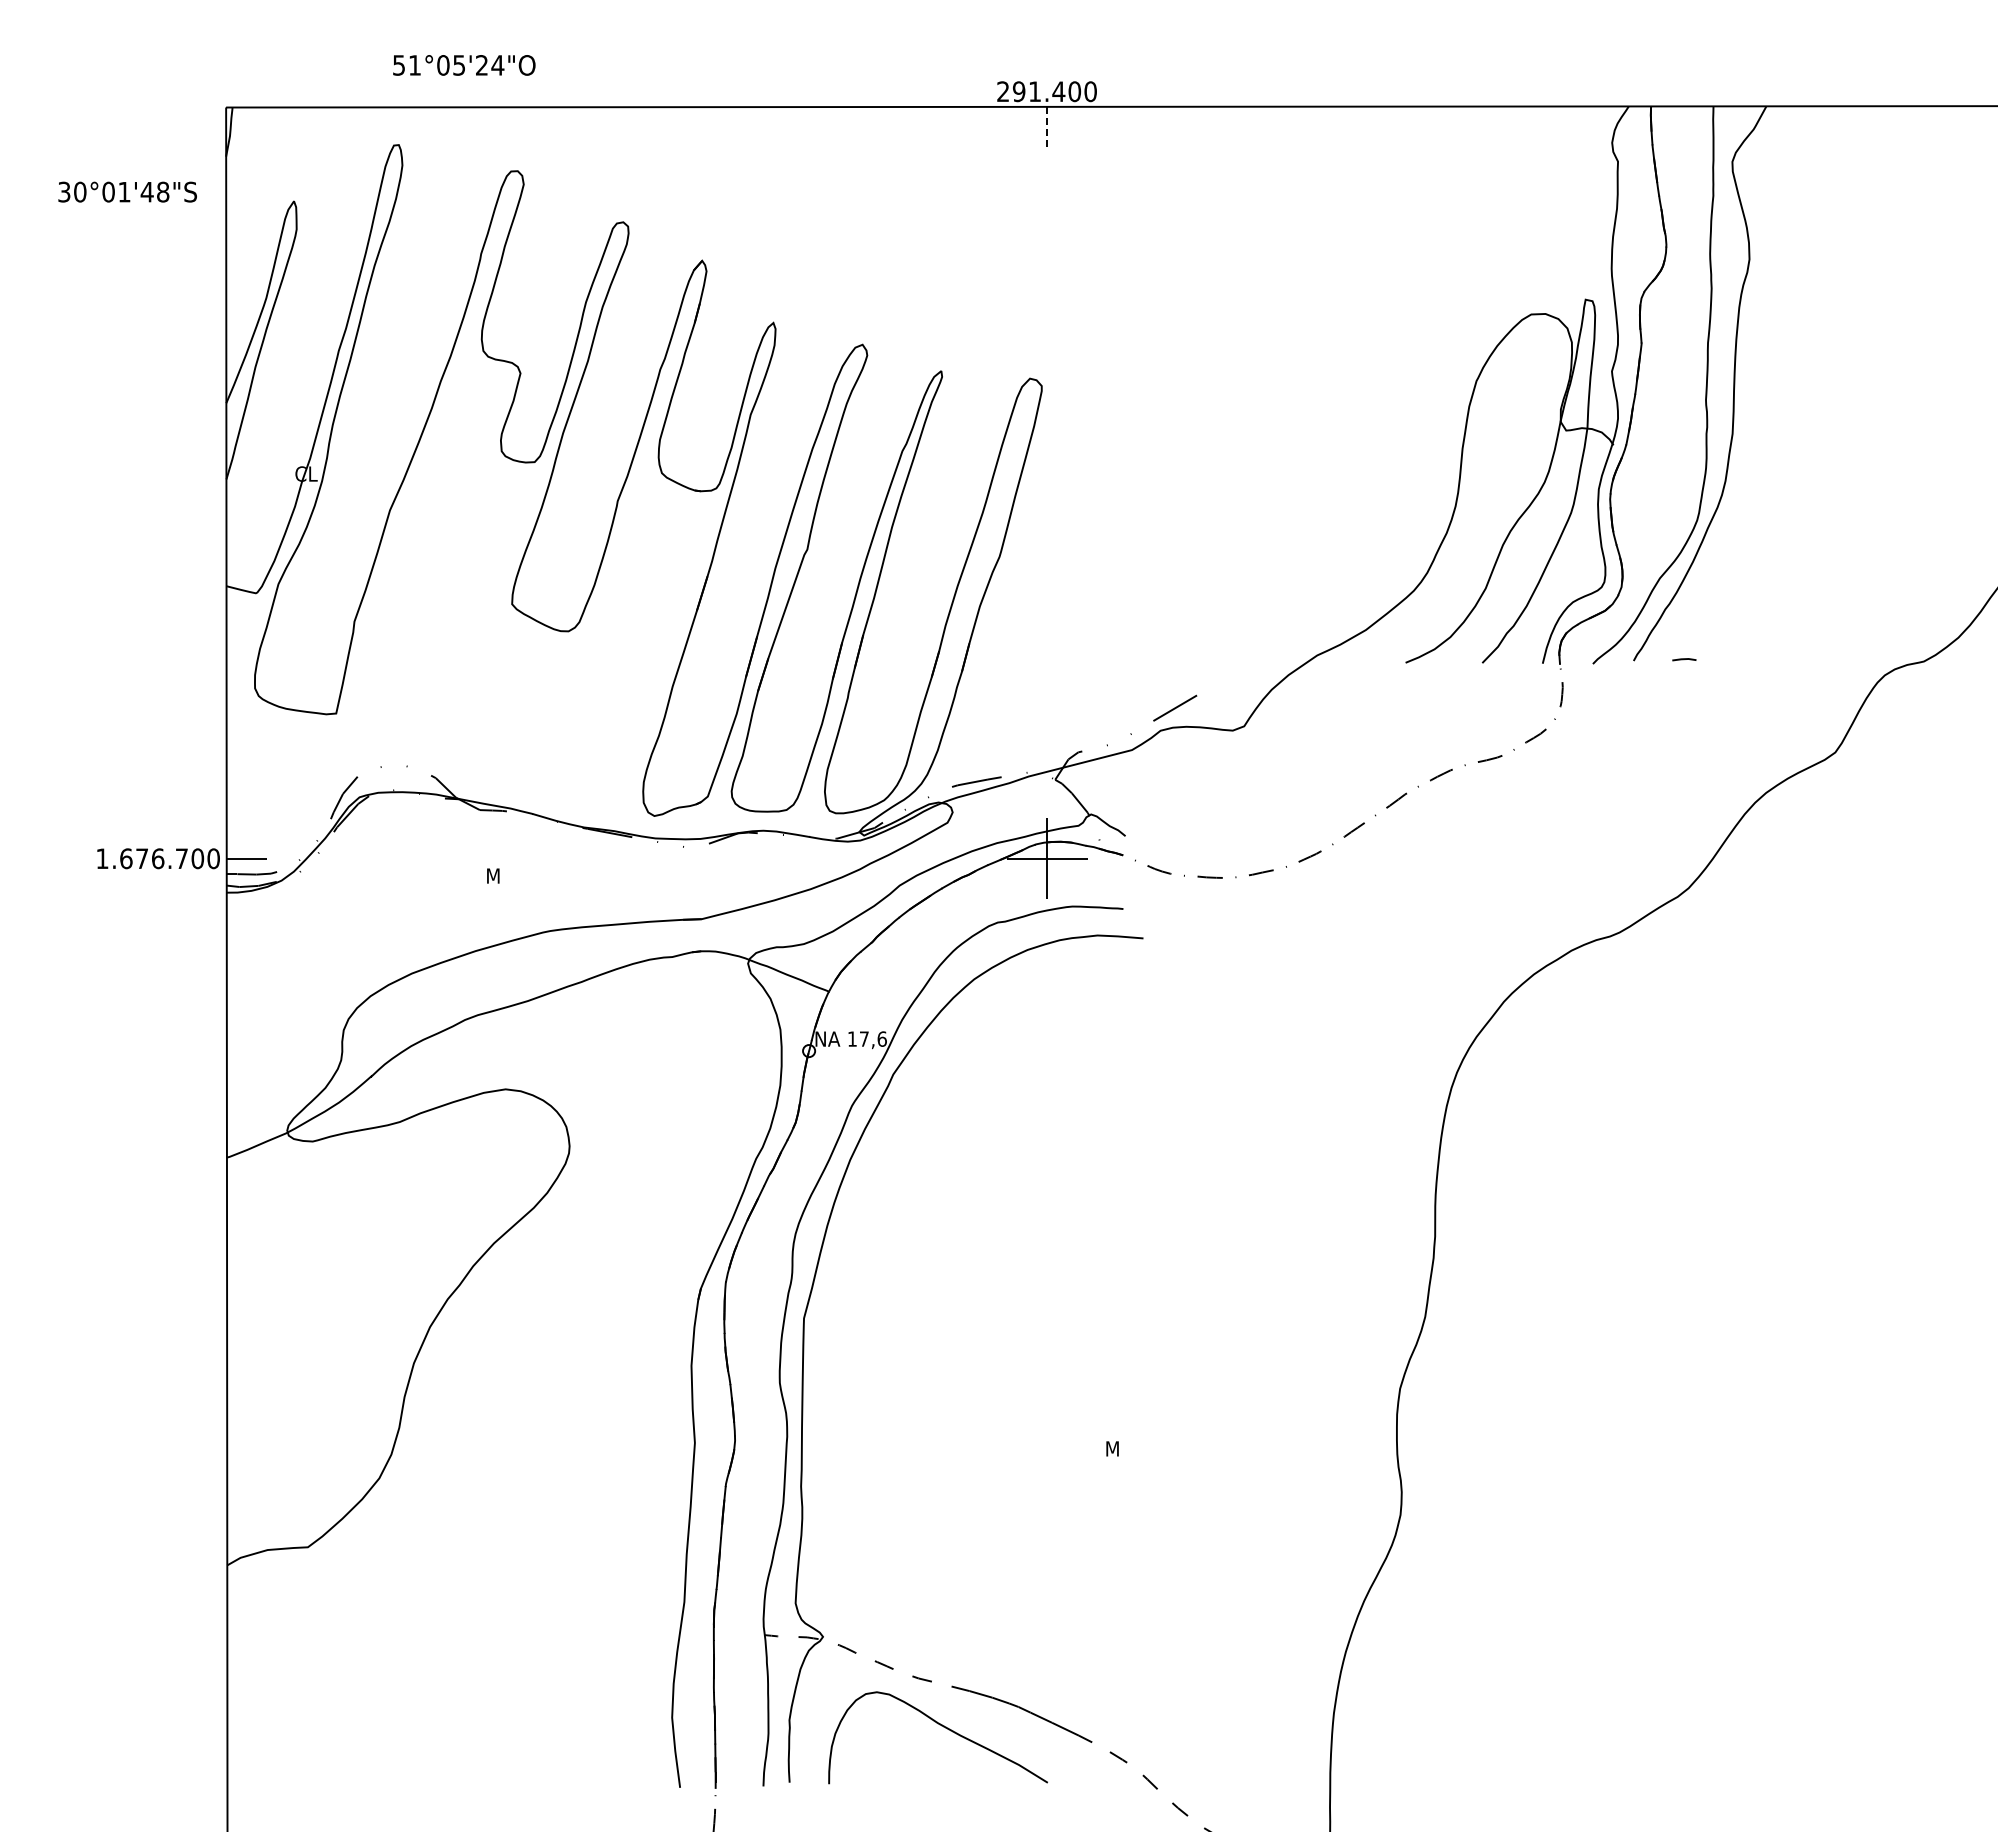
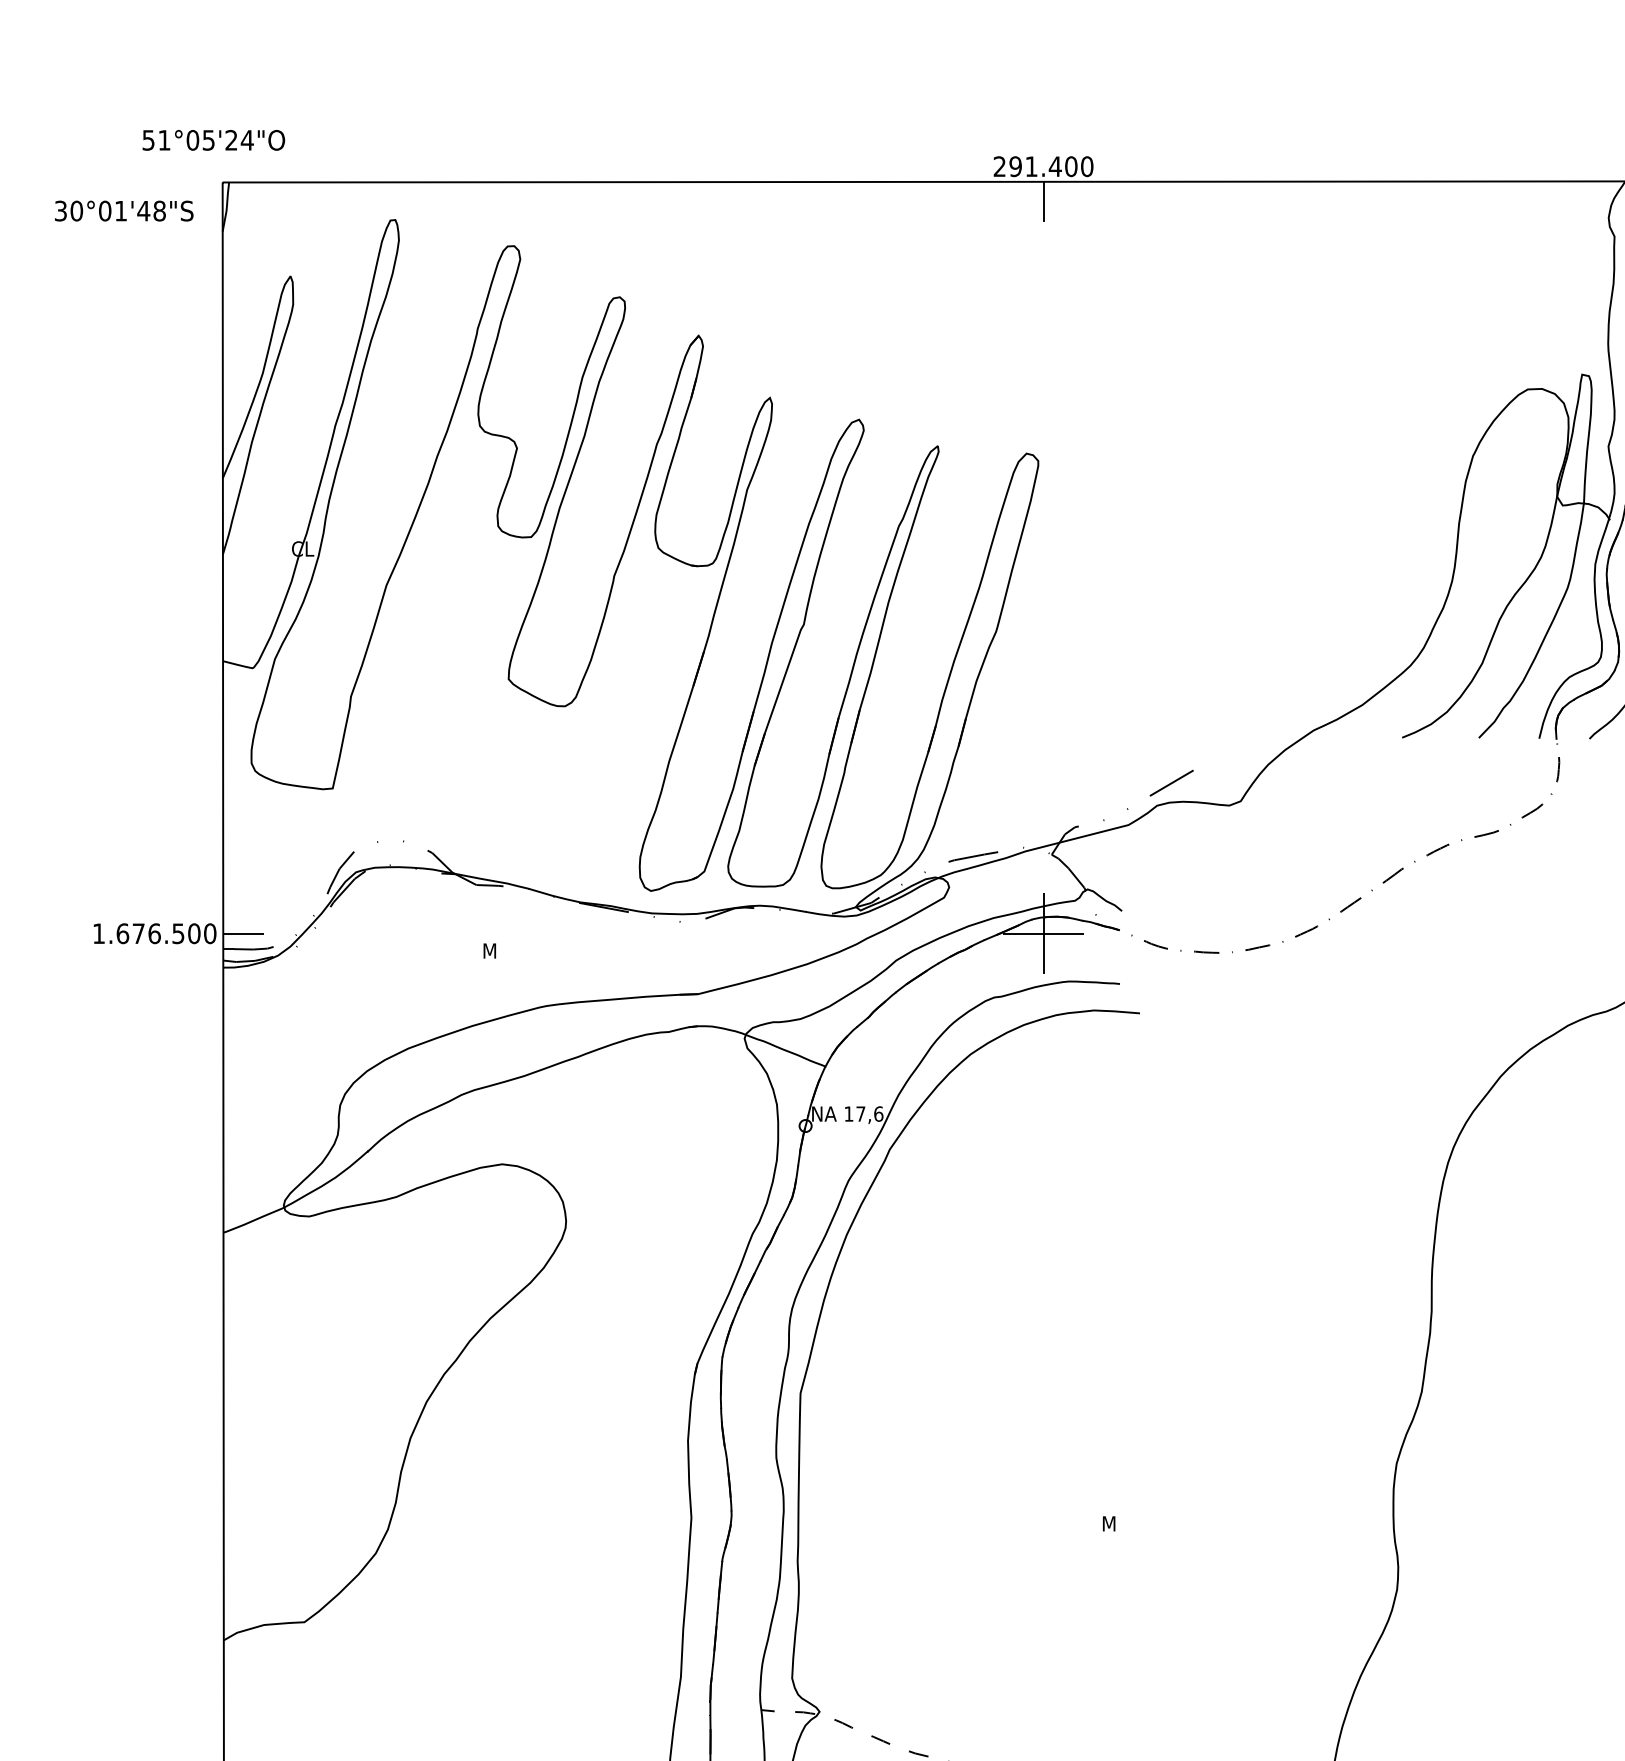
text: (464, 65) -> (214, 140), moved
line: (1047, 127) -> (1044, 202), dashed -> solid
text: (127, 191) -> (124, 210), moved
text: (181, 858) -> (178, 933), 1.676.700 -> 1.676.500

